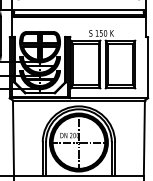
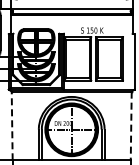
line: (13, 137) -> (12, 125), solid -> dashed
line: (144, 138) -> (131, 126), solid -> dashed

